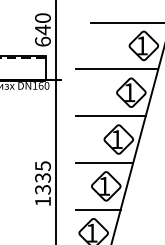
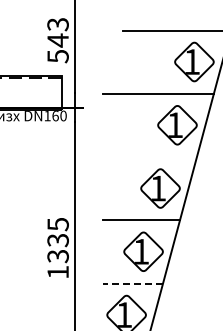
text: (42, 29) -> (57, 40), 640 -> 543
line: (110, 116) -> (149, 157), removed
line: (98, 209) -> (132, 283), solid -> dashed

